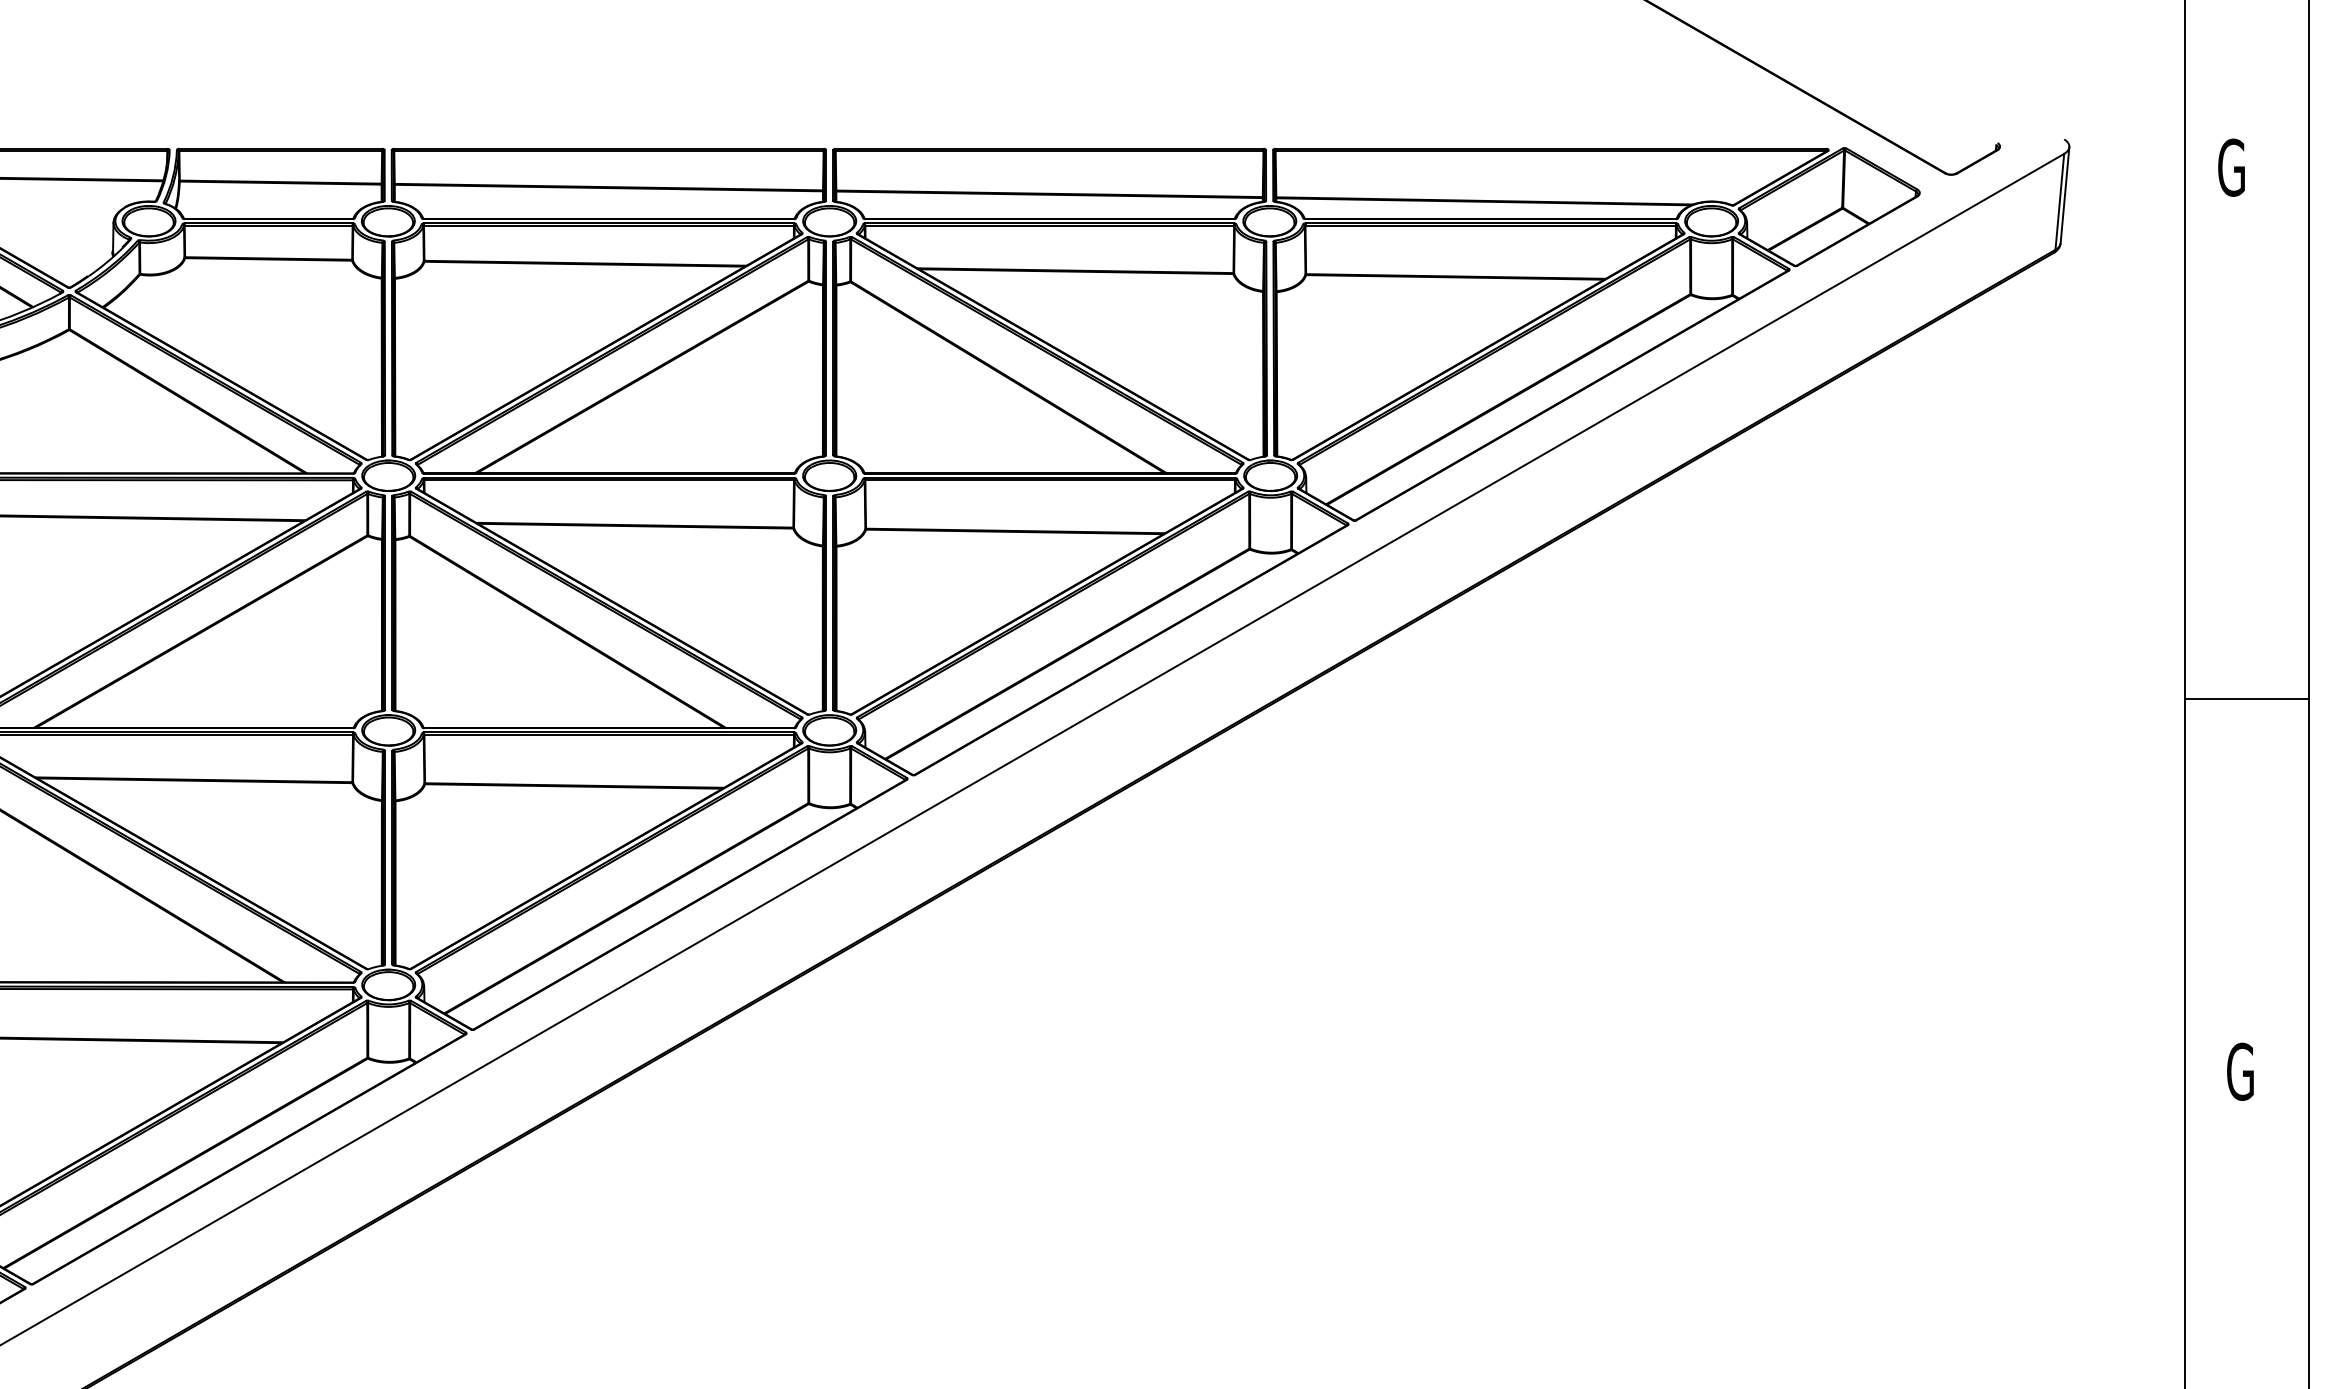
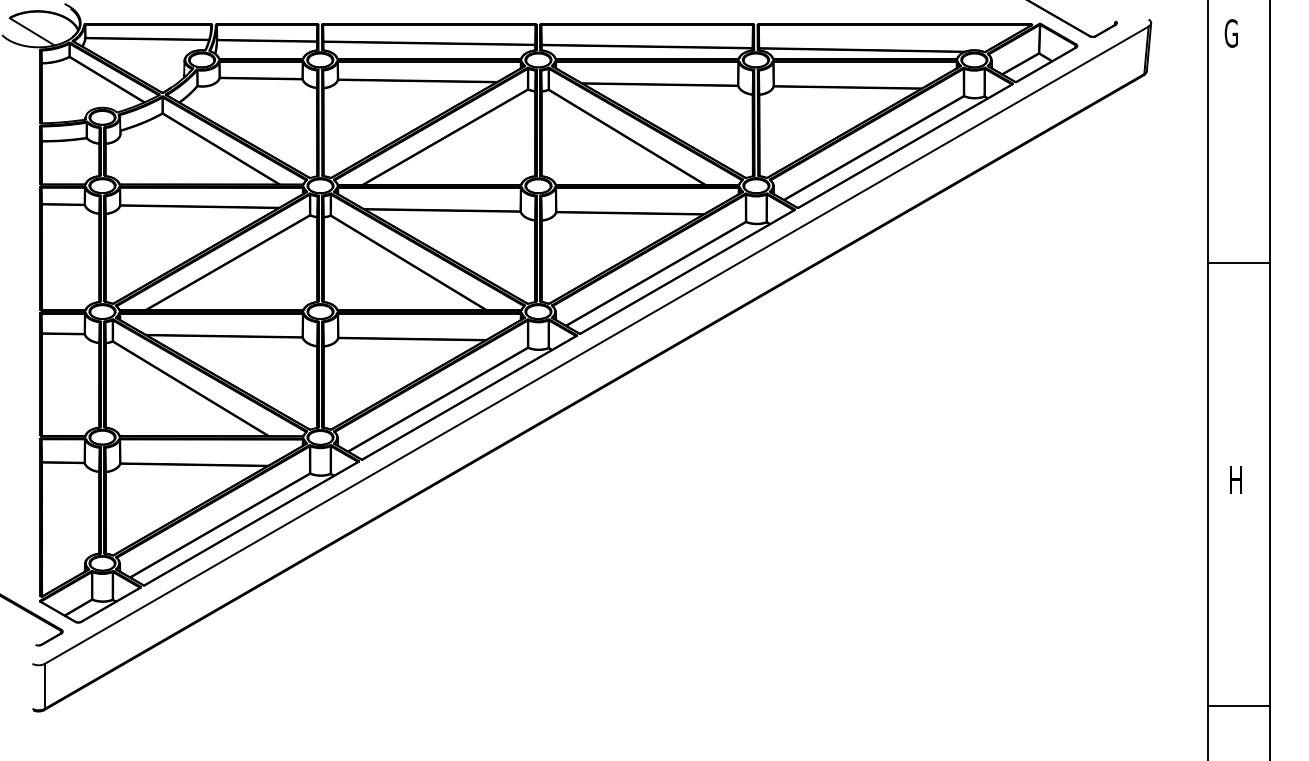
line: (2246, 699) -> (1238, 263), moved
text: (2239, 1072) -> (1235, 480), G -> H

